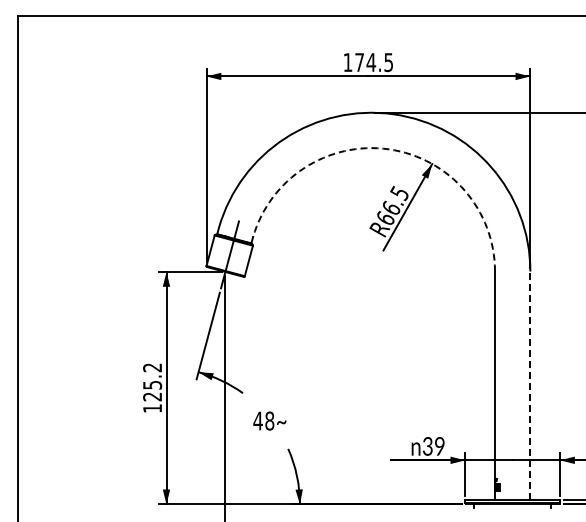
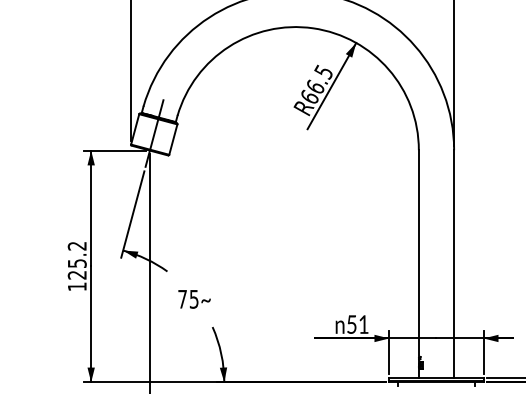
arc: (388, 149) -> (312, 28), dashed -> solid
line: (530, 385) -> (454, 263), dashed -> solid
text: (263, 420) -> (187, 298), 48 -> 75
text: (433, 446) -> (357, 324), 39 -> 51

